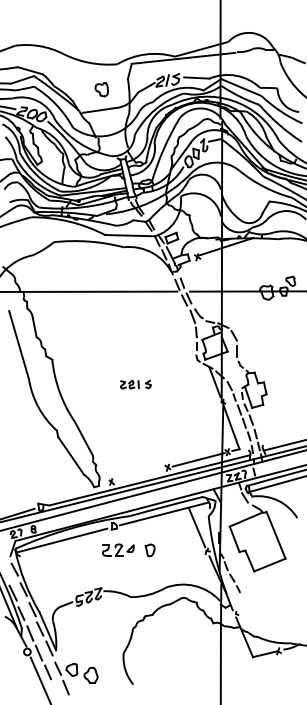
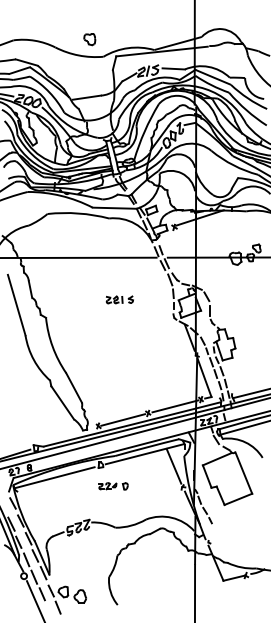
part: (101, 89) -> (89, 39), moved
part: (135, 384) -> (119, 299), moved
line: (139, 474) -> (123, 419), added
part: (128, 550) -> (113, 486), size x0.62

